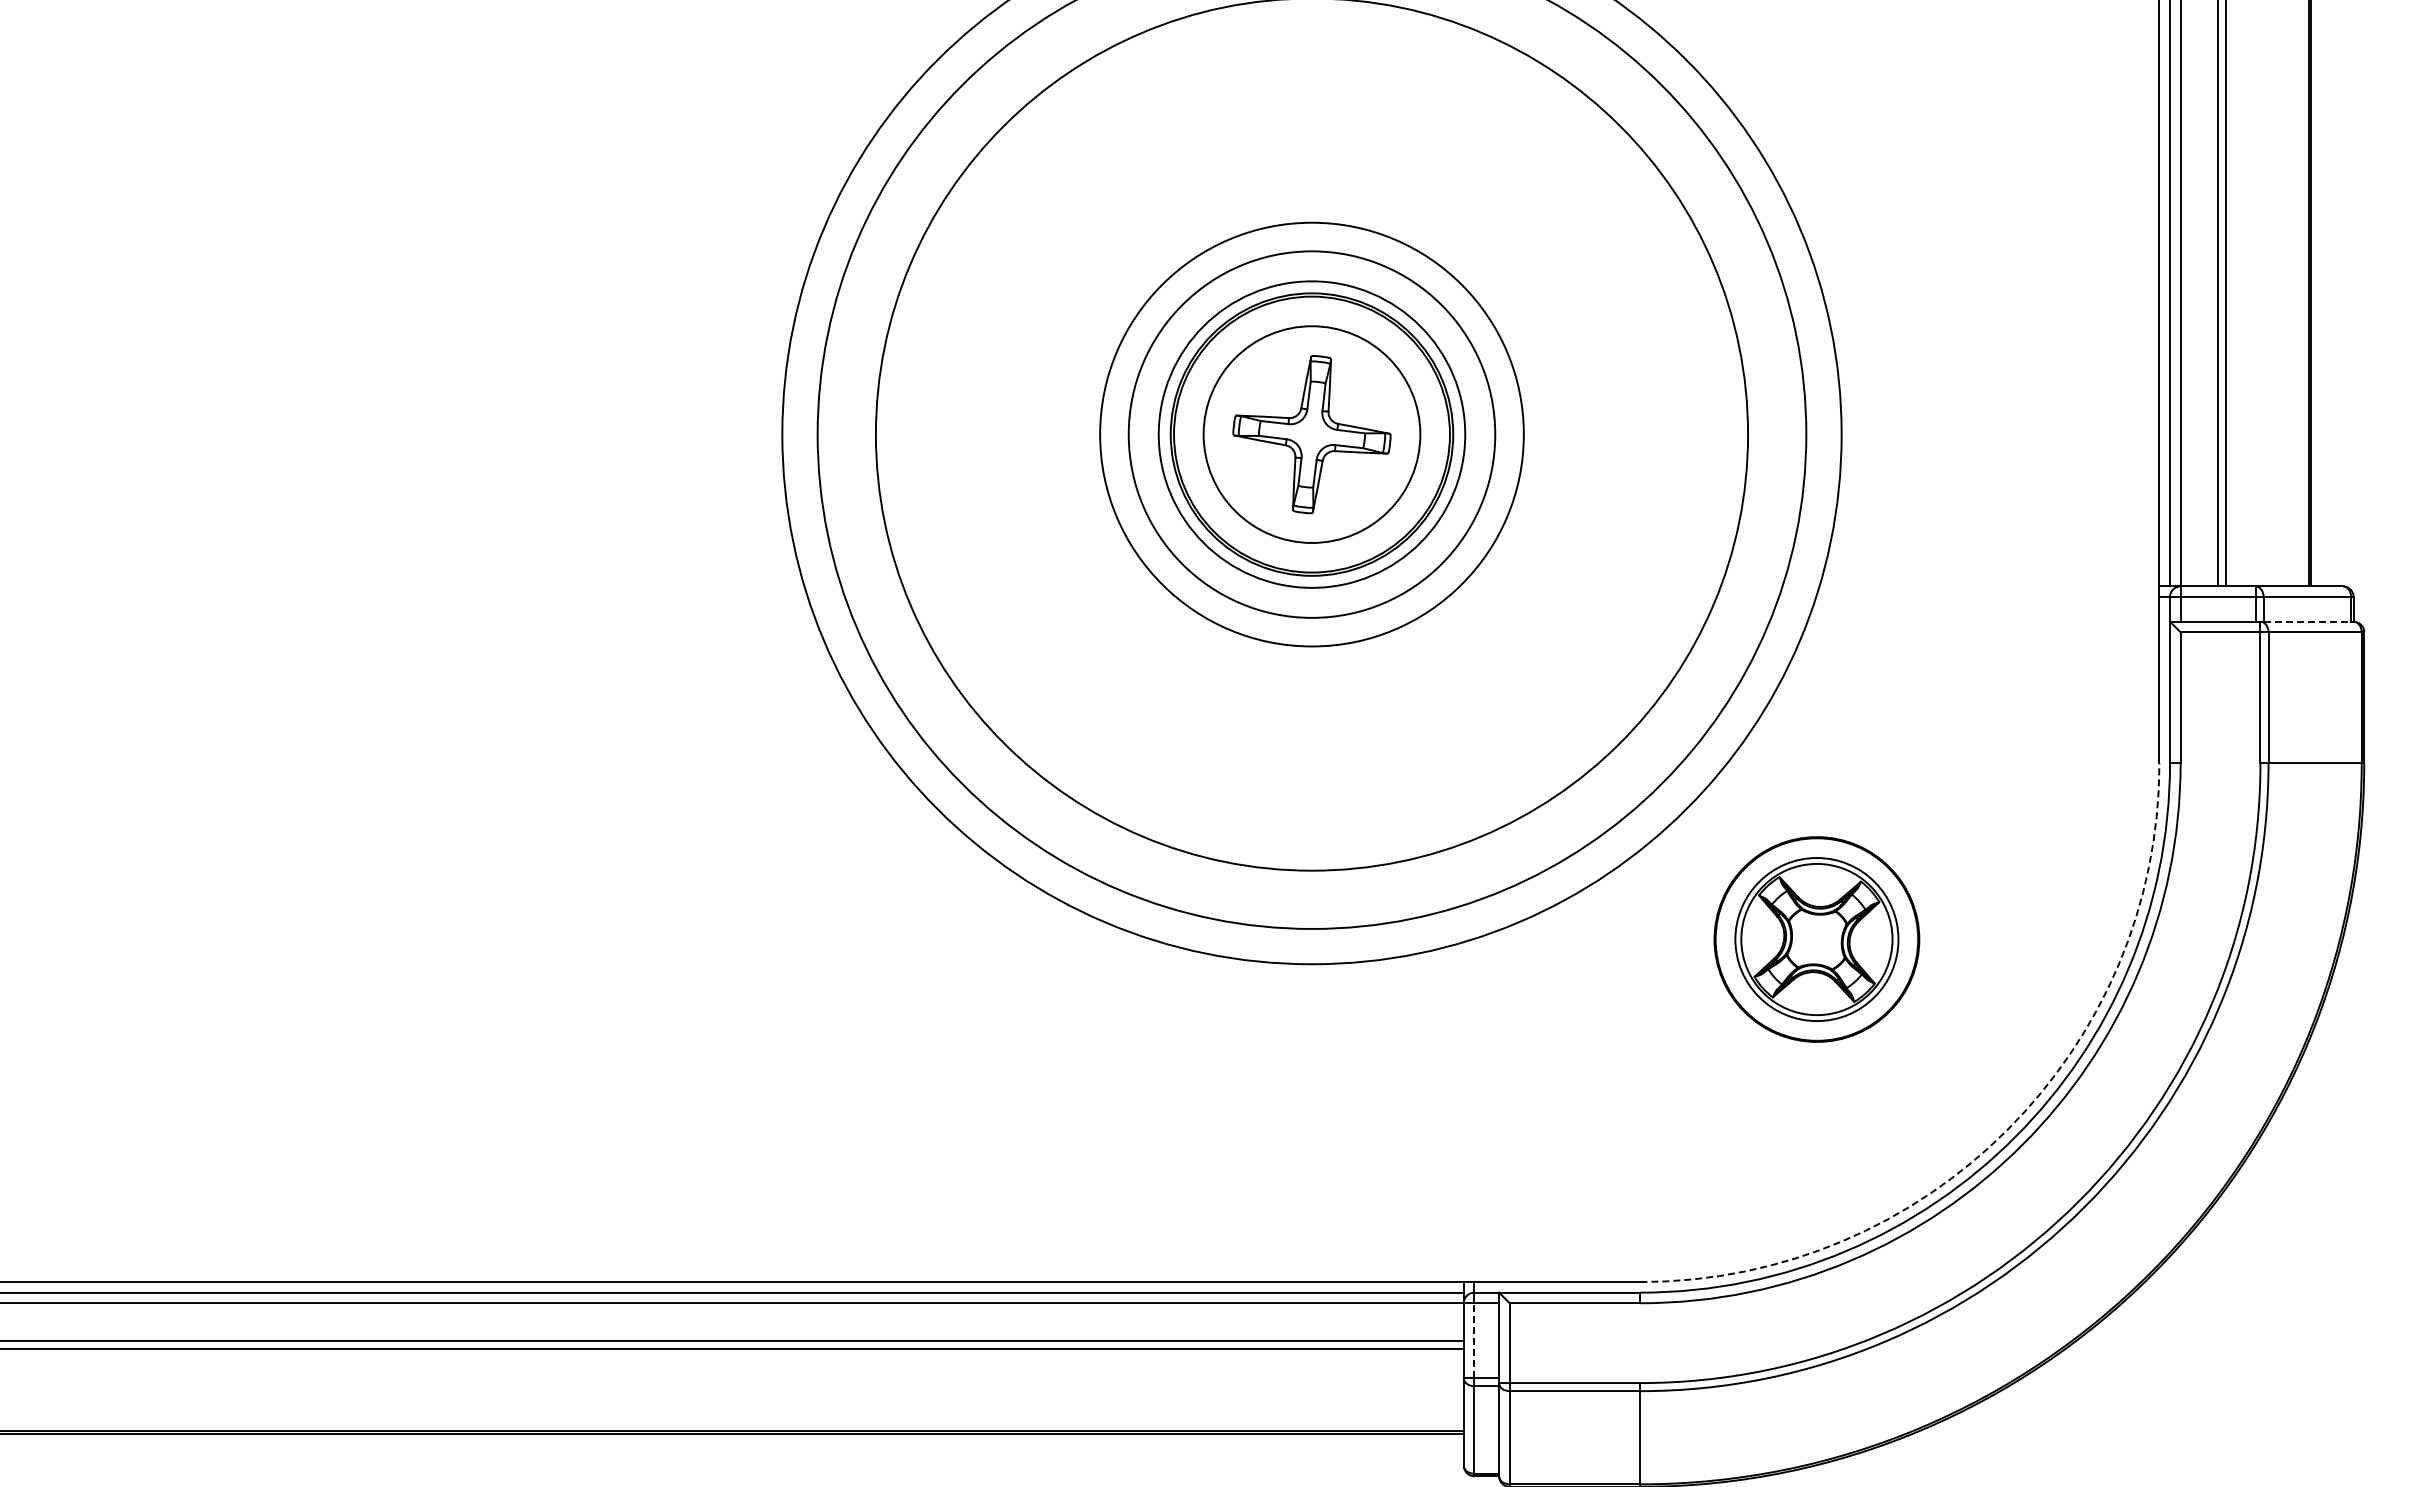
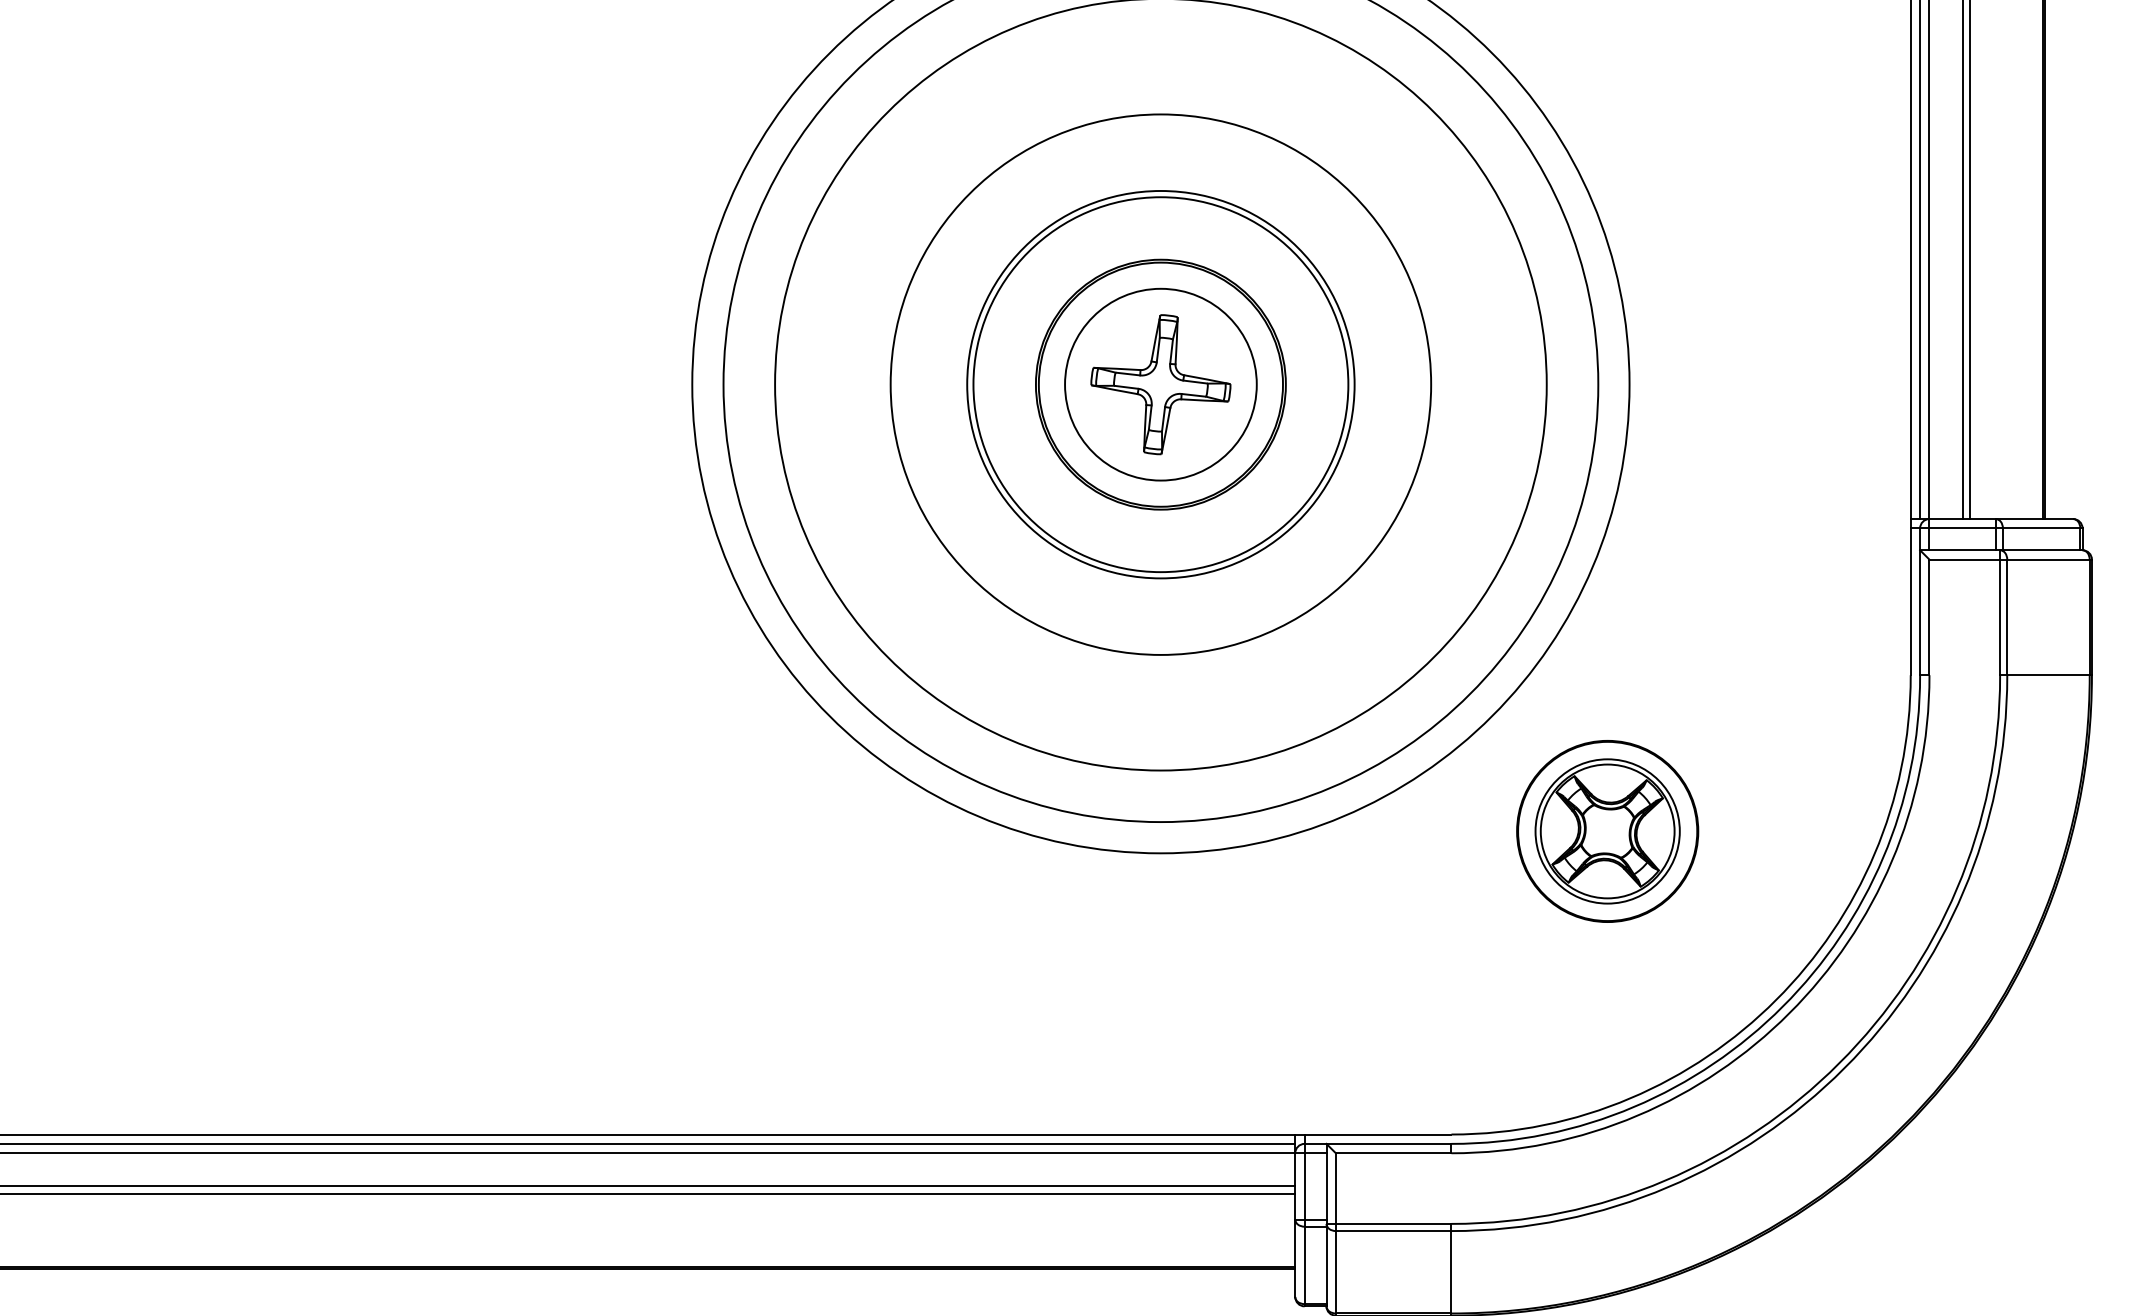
circle: (1311, 434) -> (1160, 384), size x1.43
circle: (1311, 434) -> (1160, 384), size x1.67
line: (2307, 621) -> (2041, 550), dashed -> solid
arc: (2007, 1130) -> (1776, 1000), dashed -> solid
line: (1474, 1340) -> (1304, 1186), dashed -> solid

